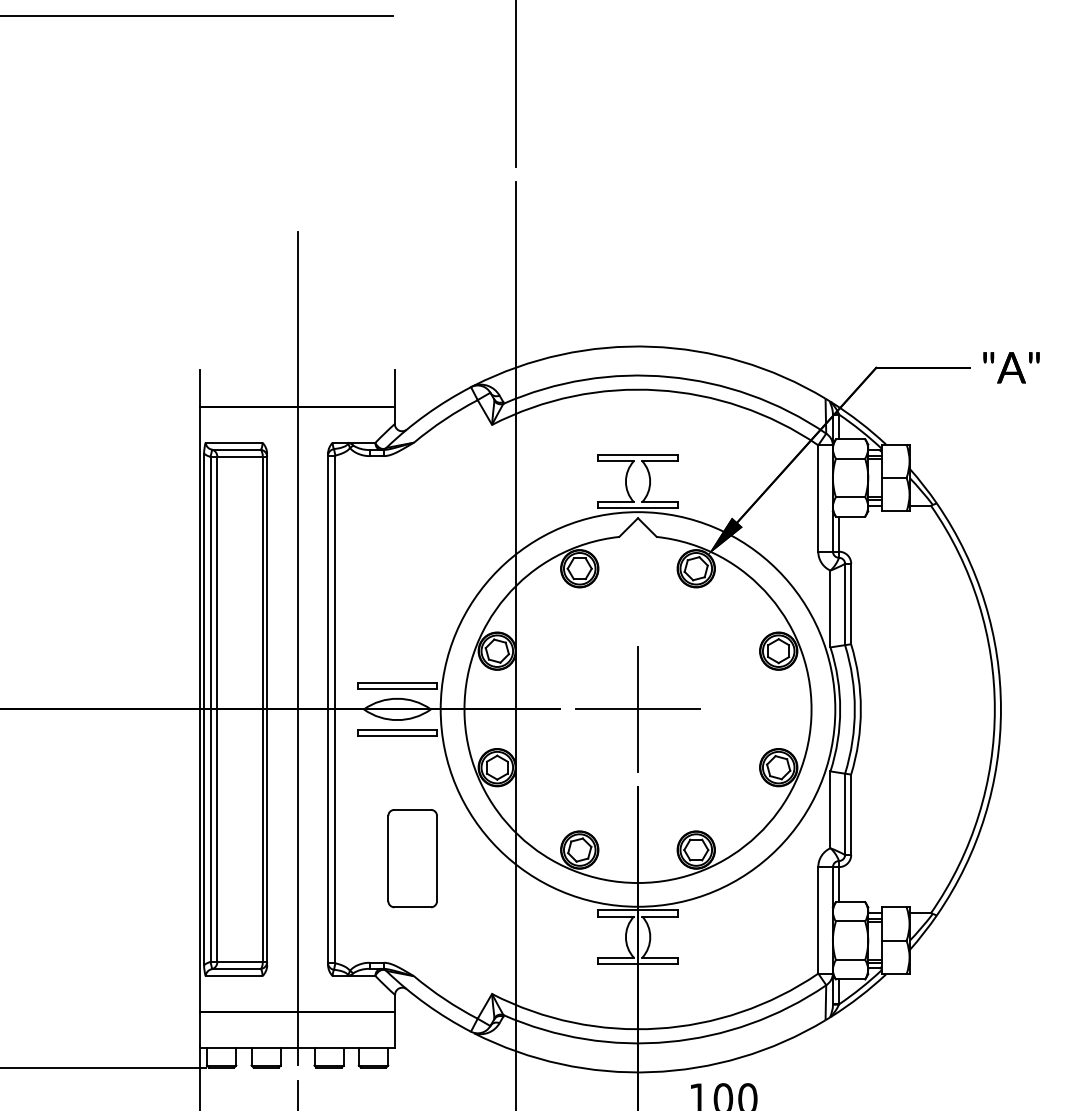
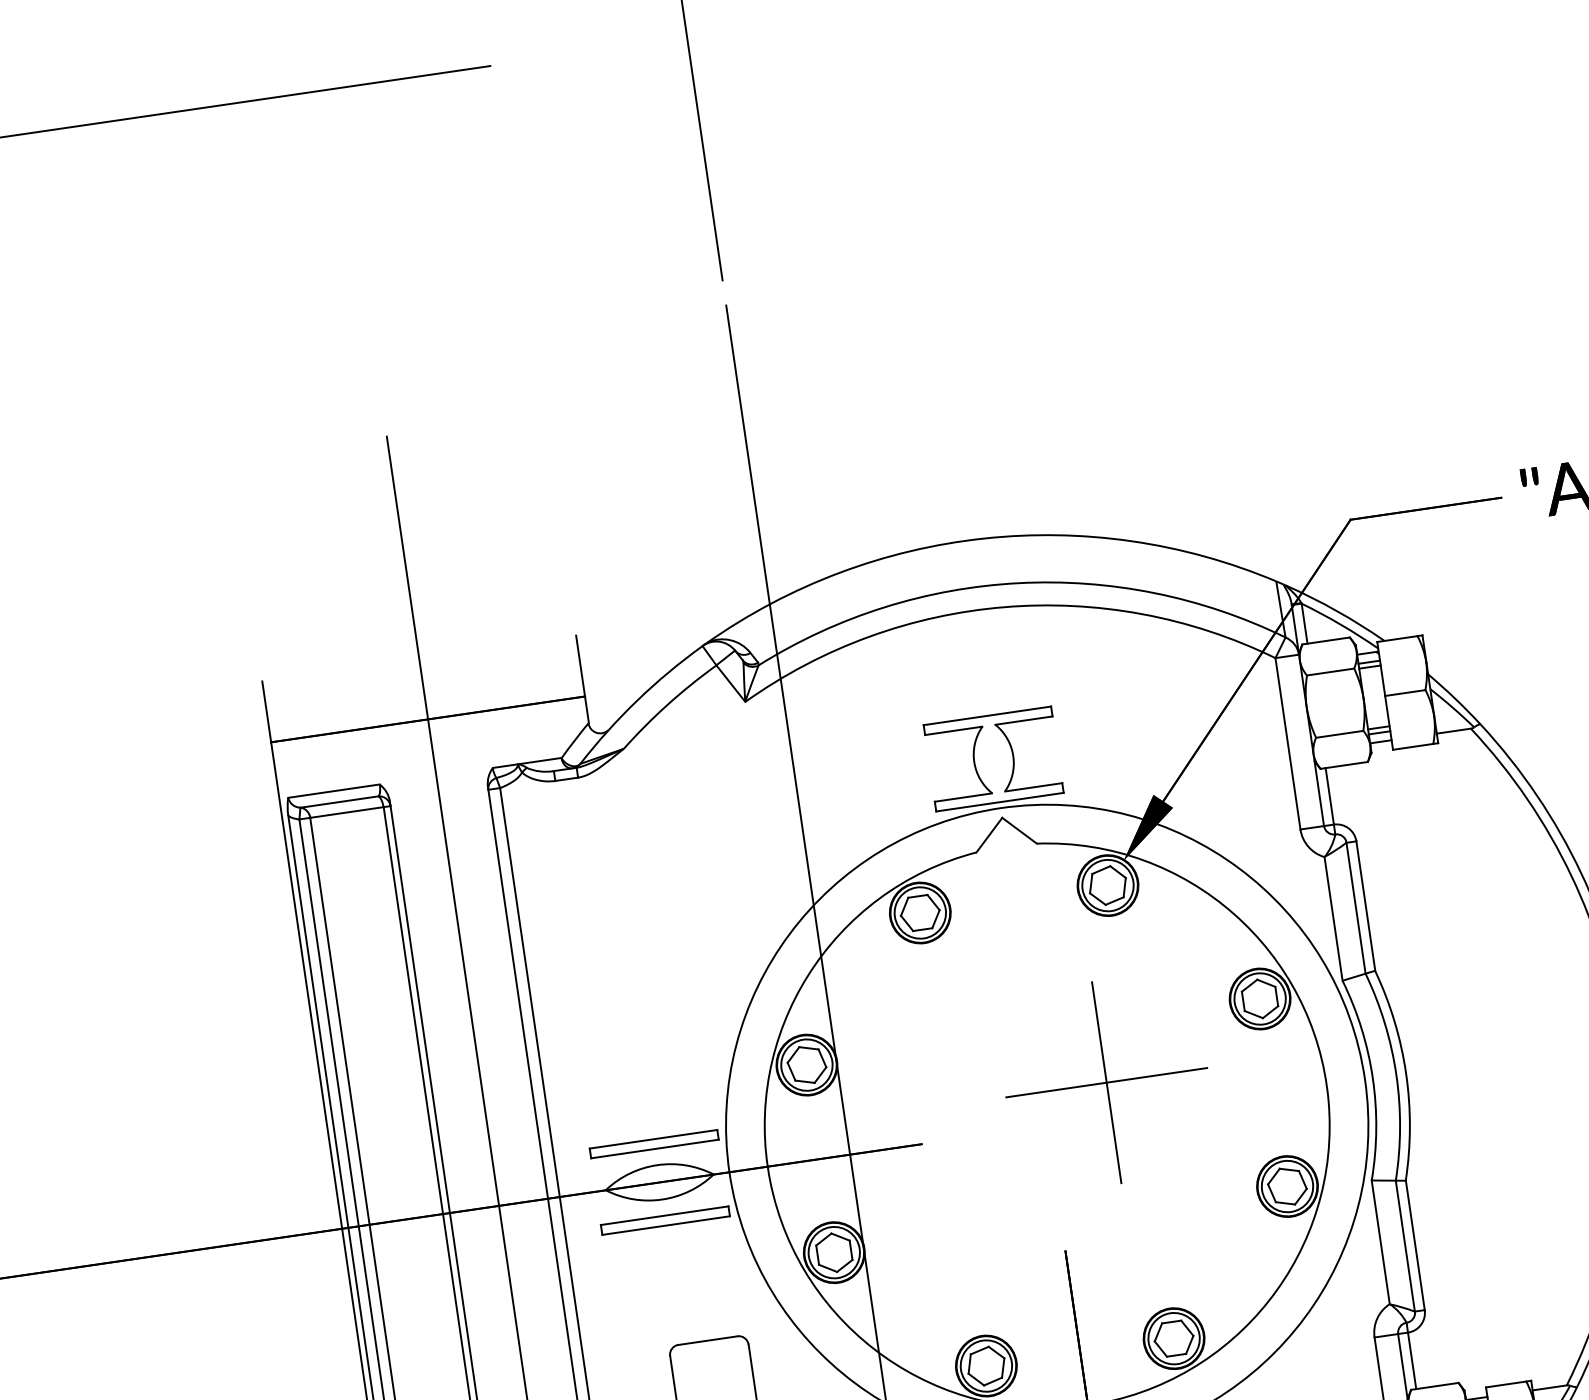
part: (637, 709) -> (1105, 1082), moved

